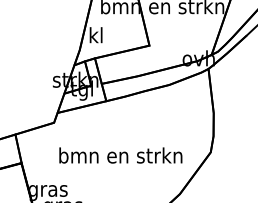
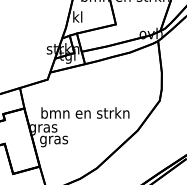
text: (120, 154) -> (85, 112), moved

